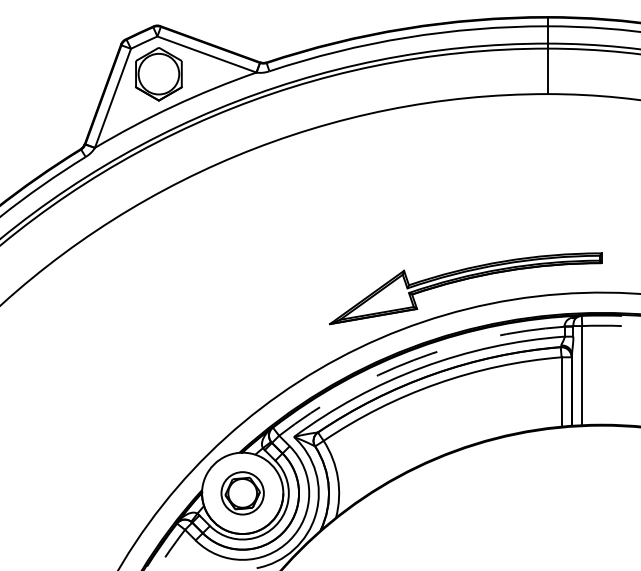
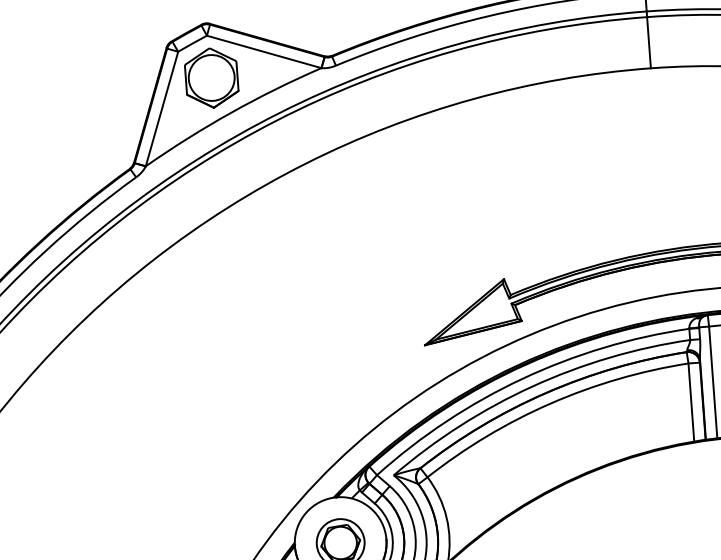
arc: (413, 360) -> (522, 379), dashed -> solid

